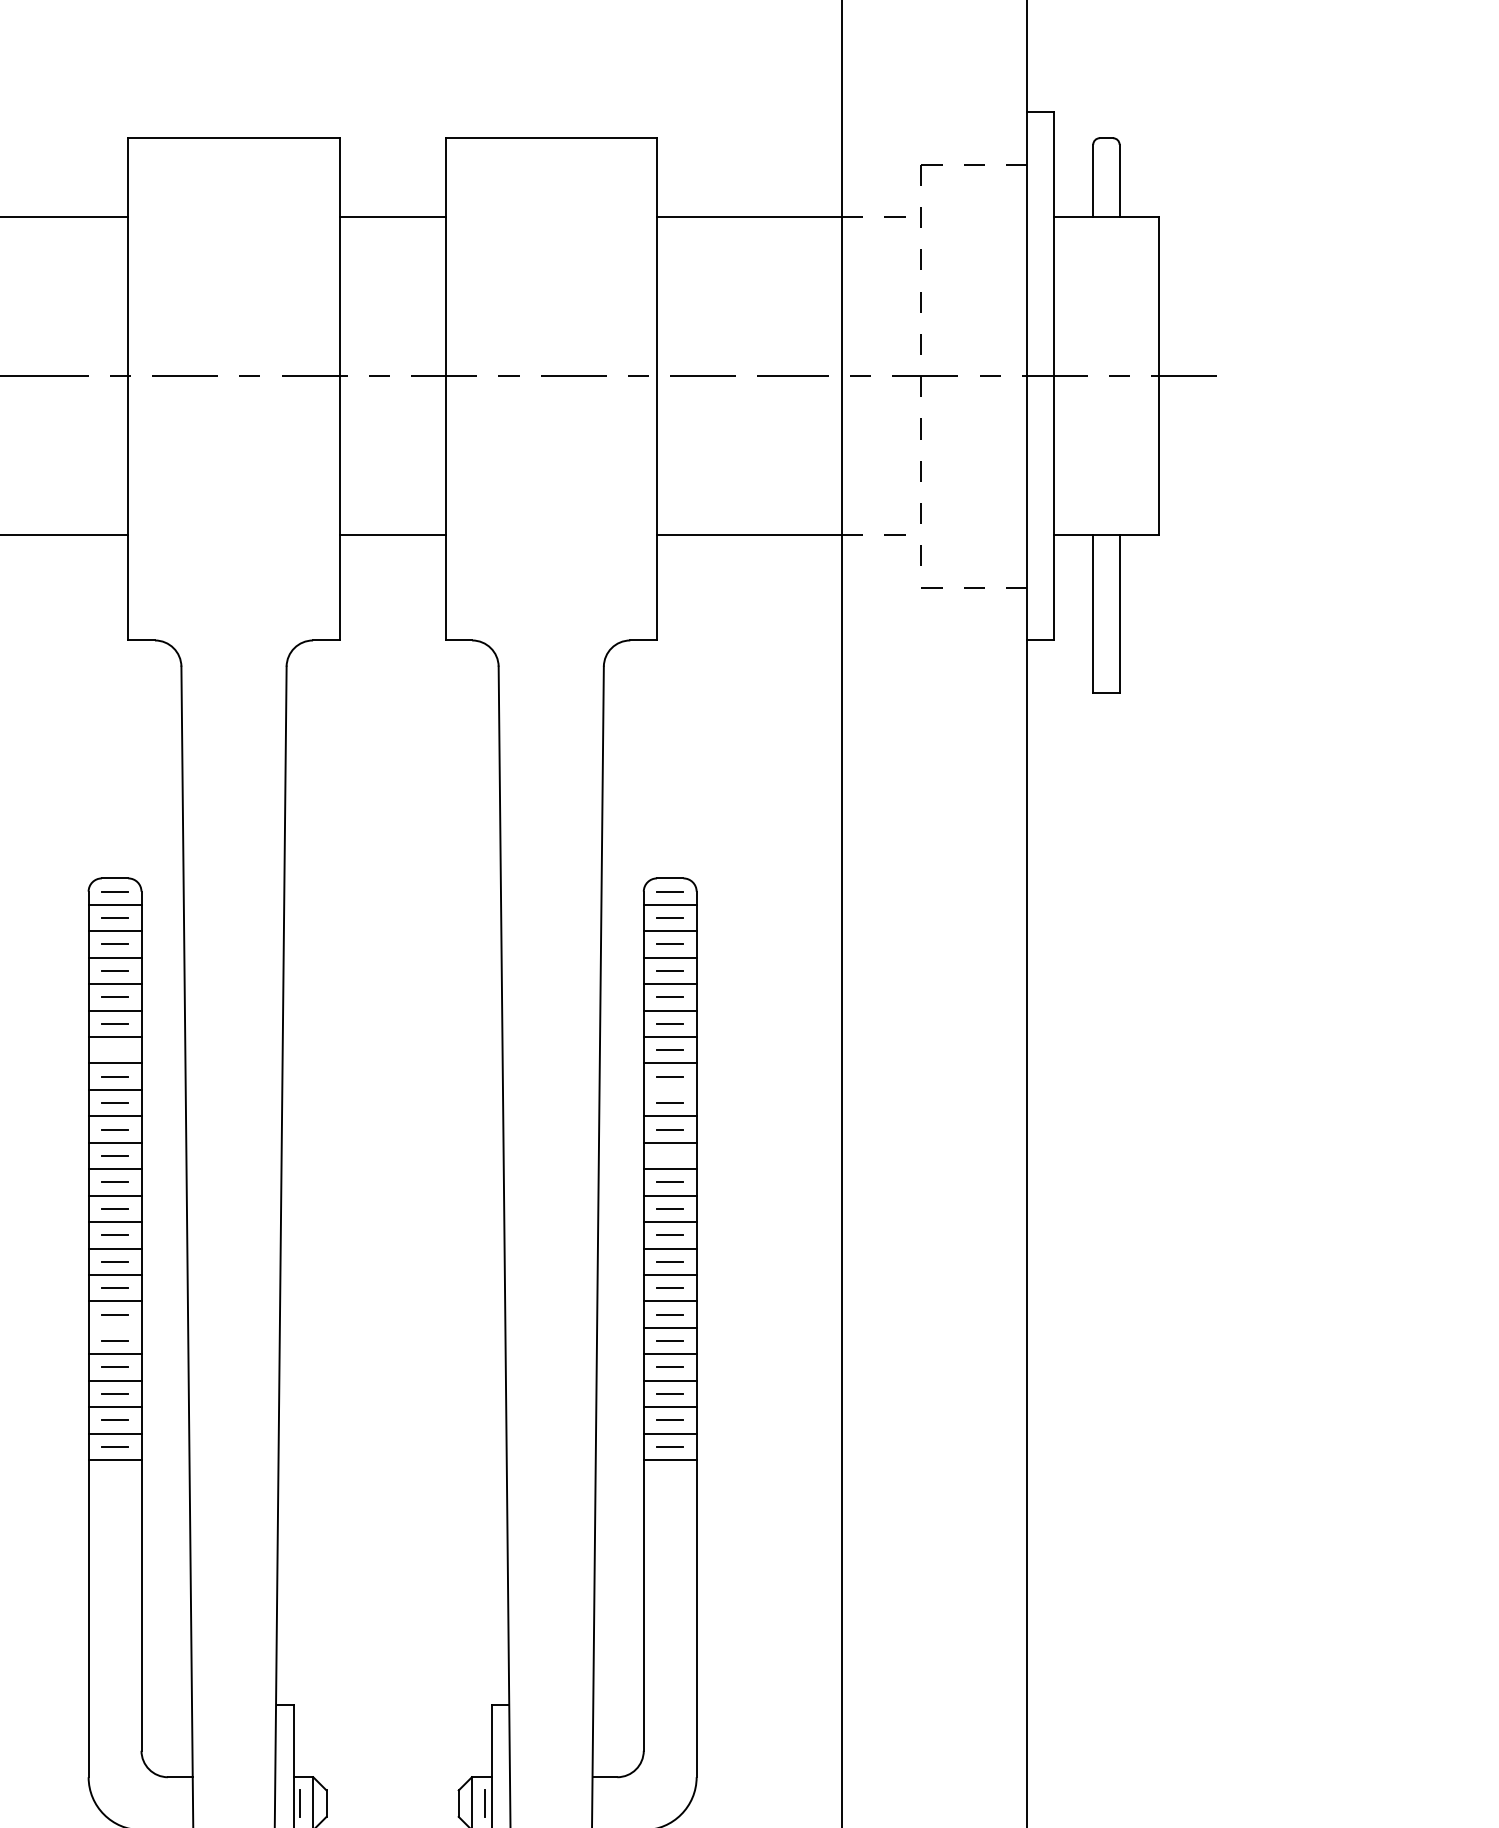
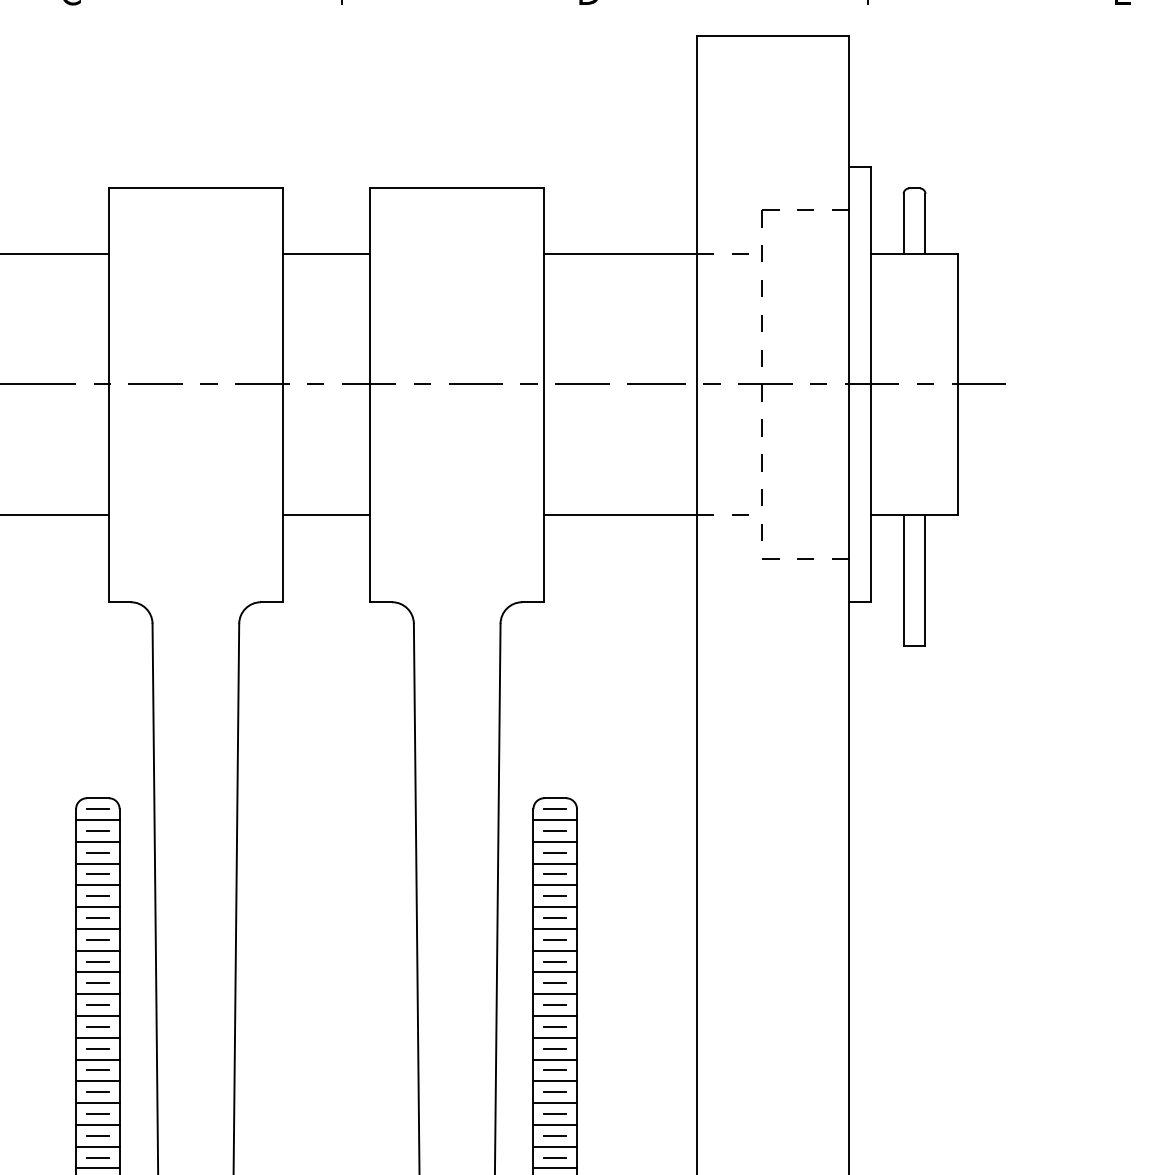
line: (114, 1050) -> (97, 940), added
line: (669, 1089) -> (554, 972), added
line: (670, 1155) -> (555, 1026), added
line: (114, 1327) -> (97, 1168), added

